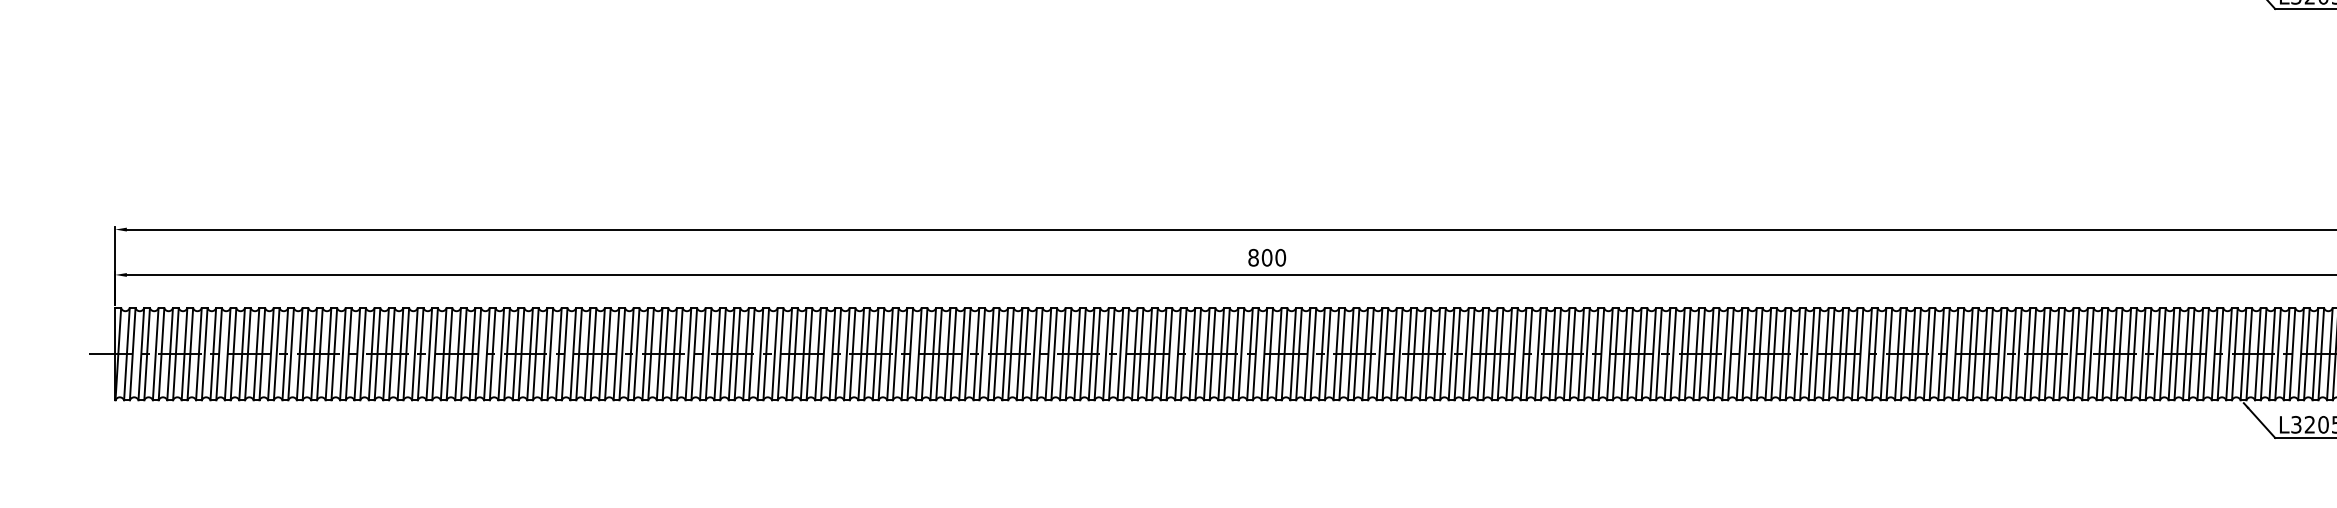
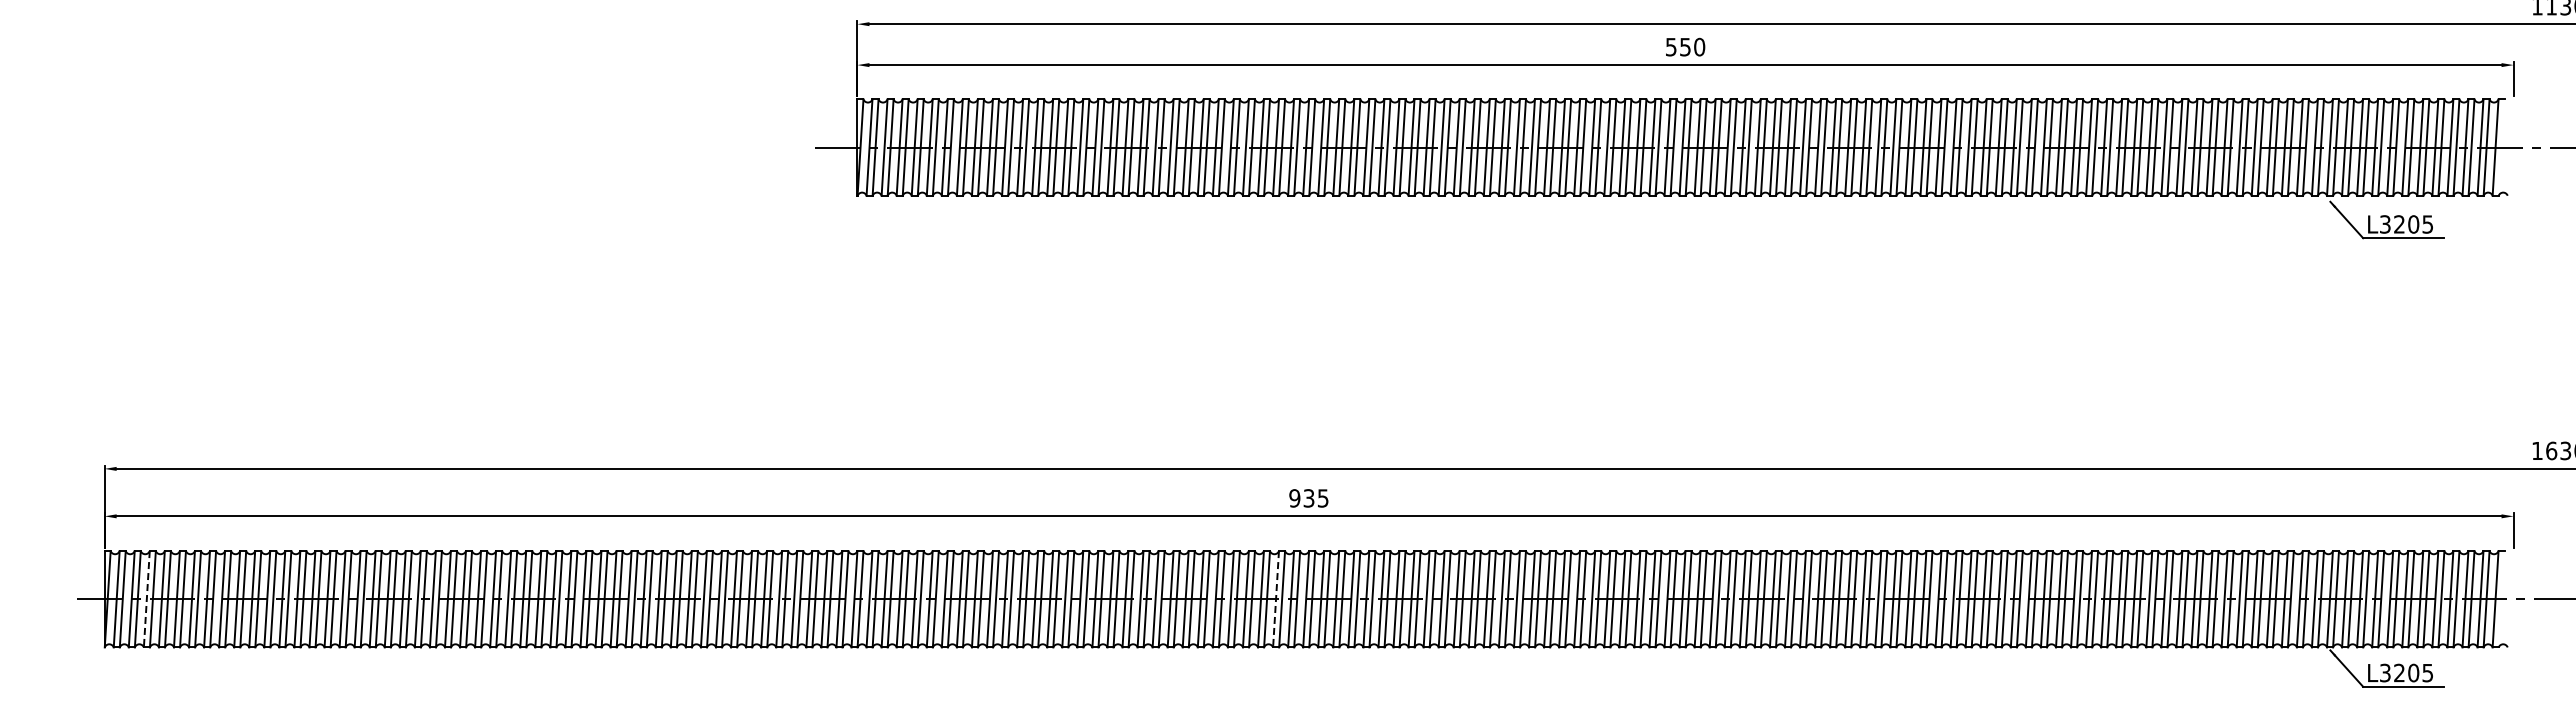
text: (1266, 257) -> (1308, 498), 800 -> 935
line: (155, 354) -> (146, 599), solid -> dashed
line: (1236, 354) -> (1276, 599), solid -> dashed

